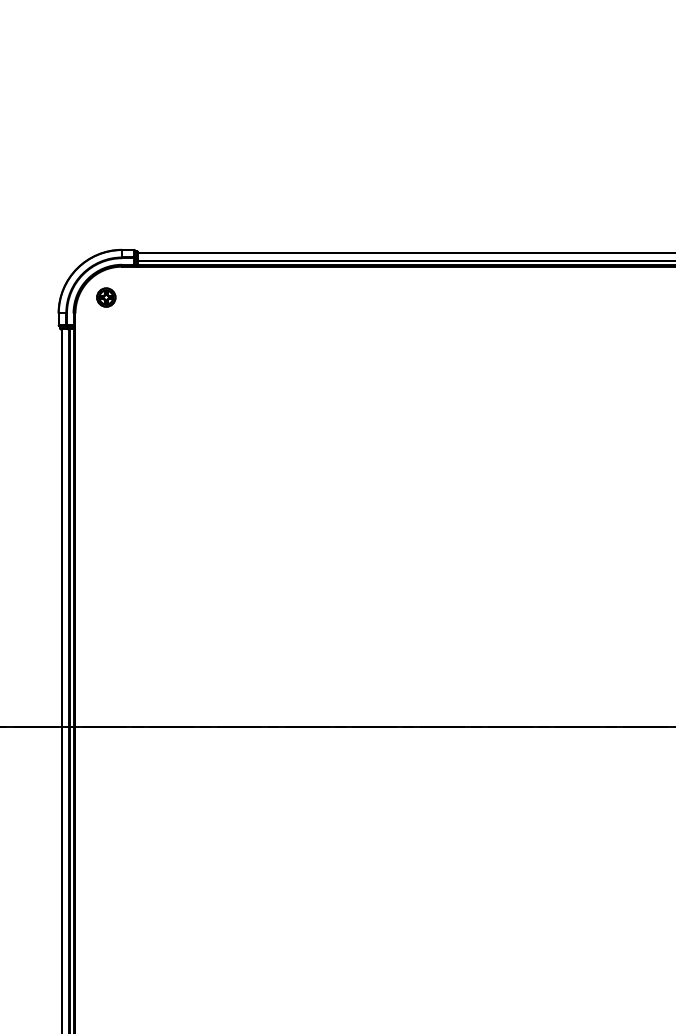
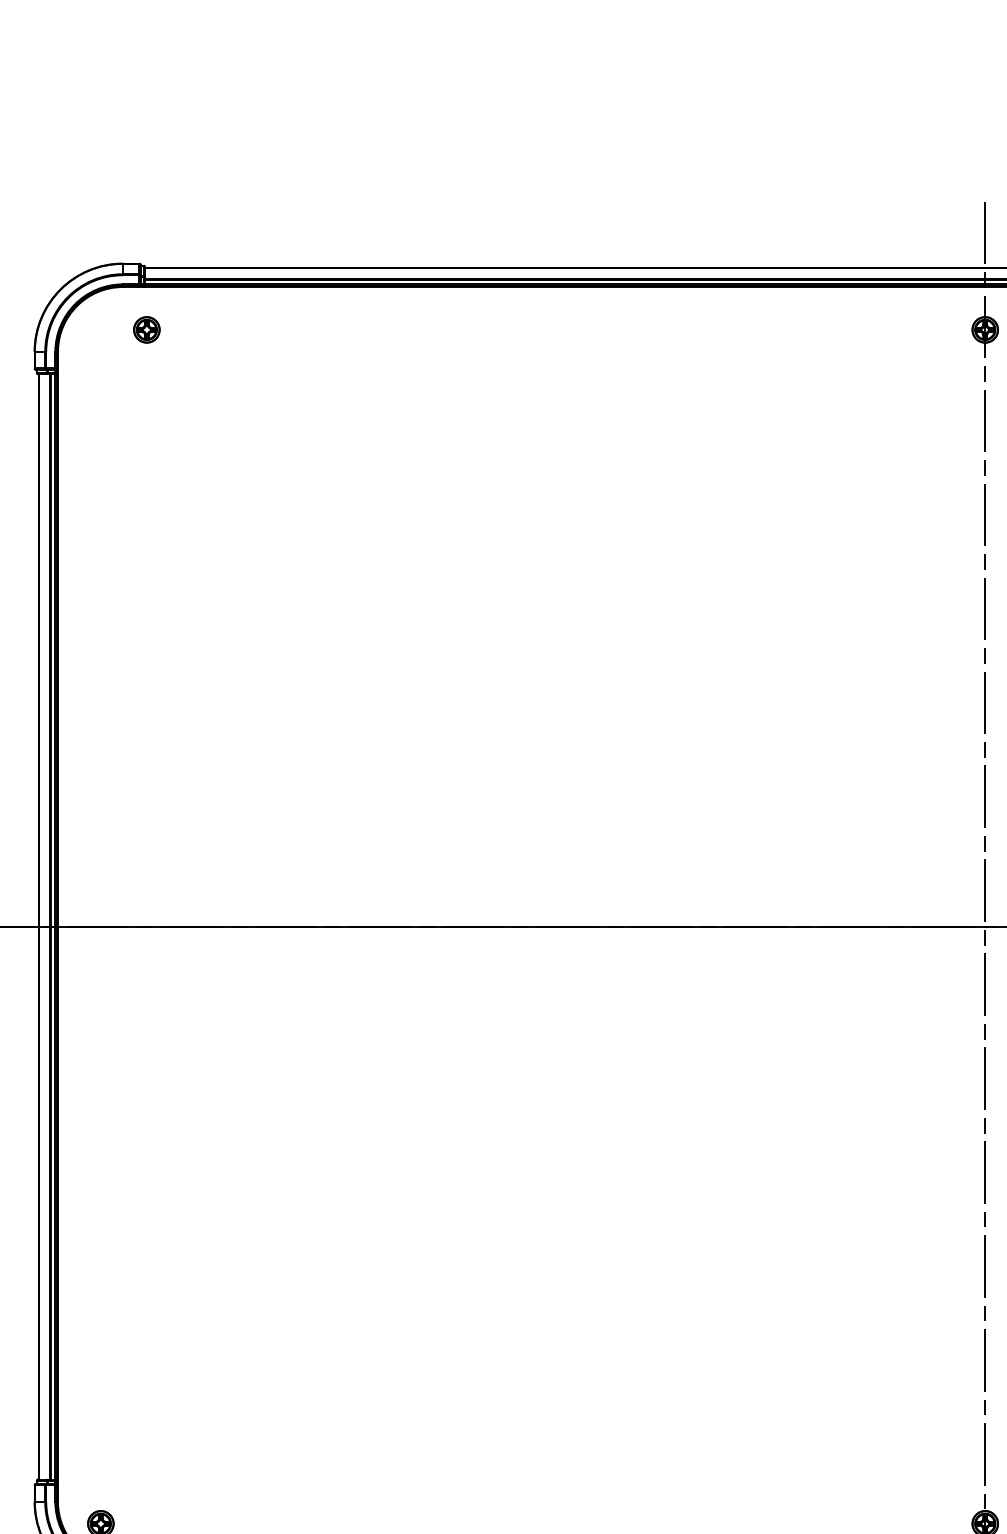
part: (106, 297) -> (146, 329), moved

